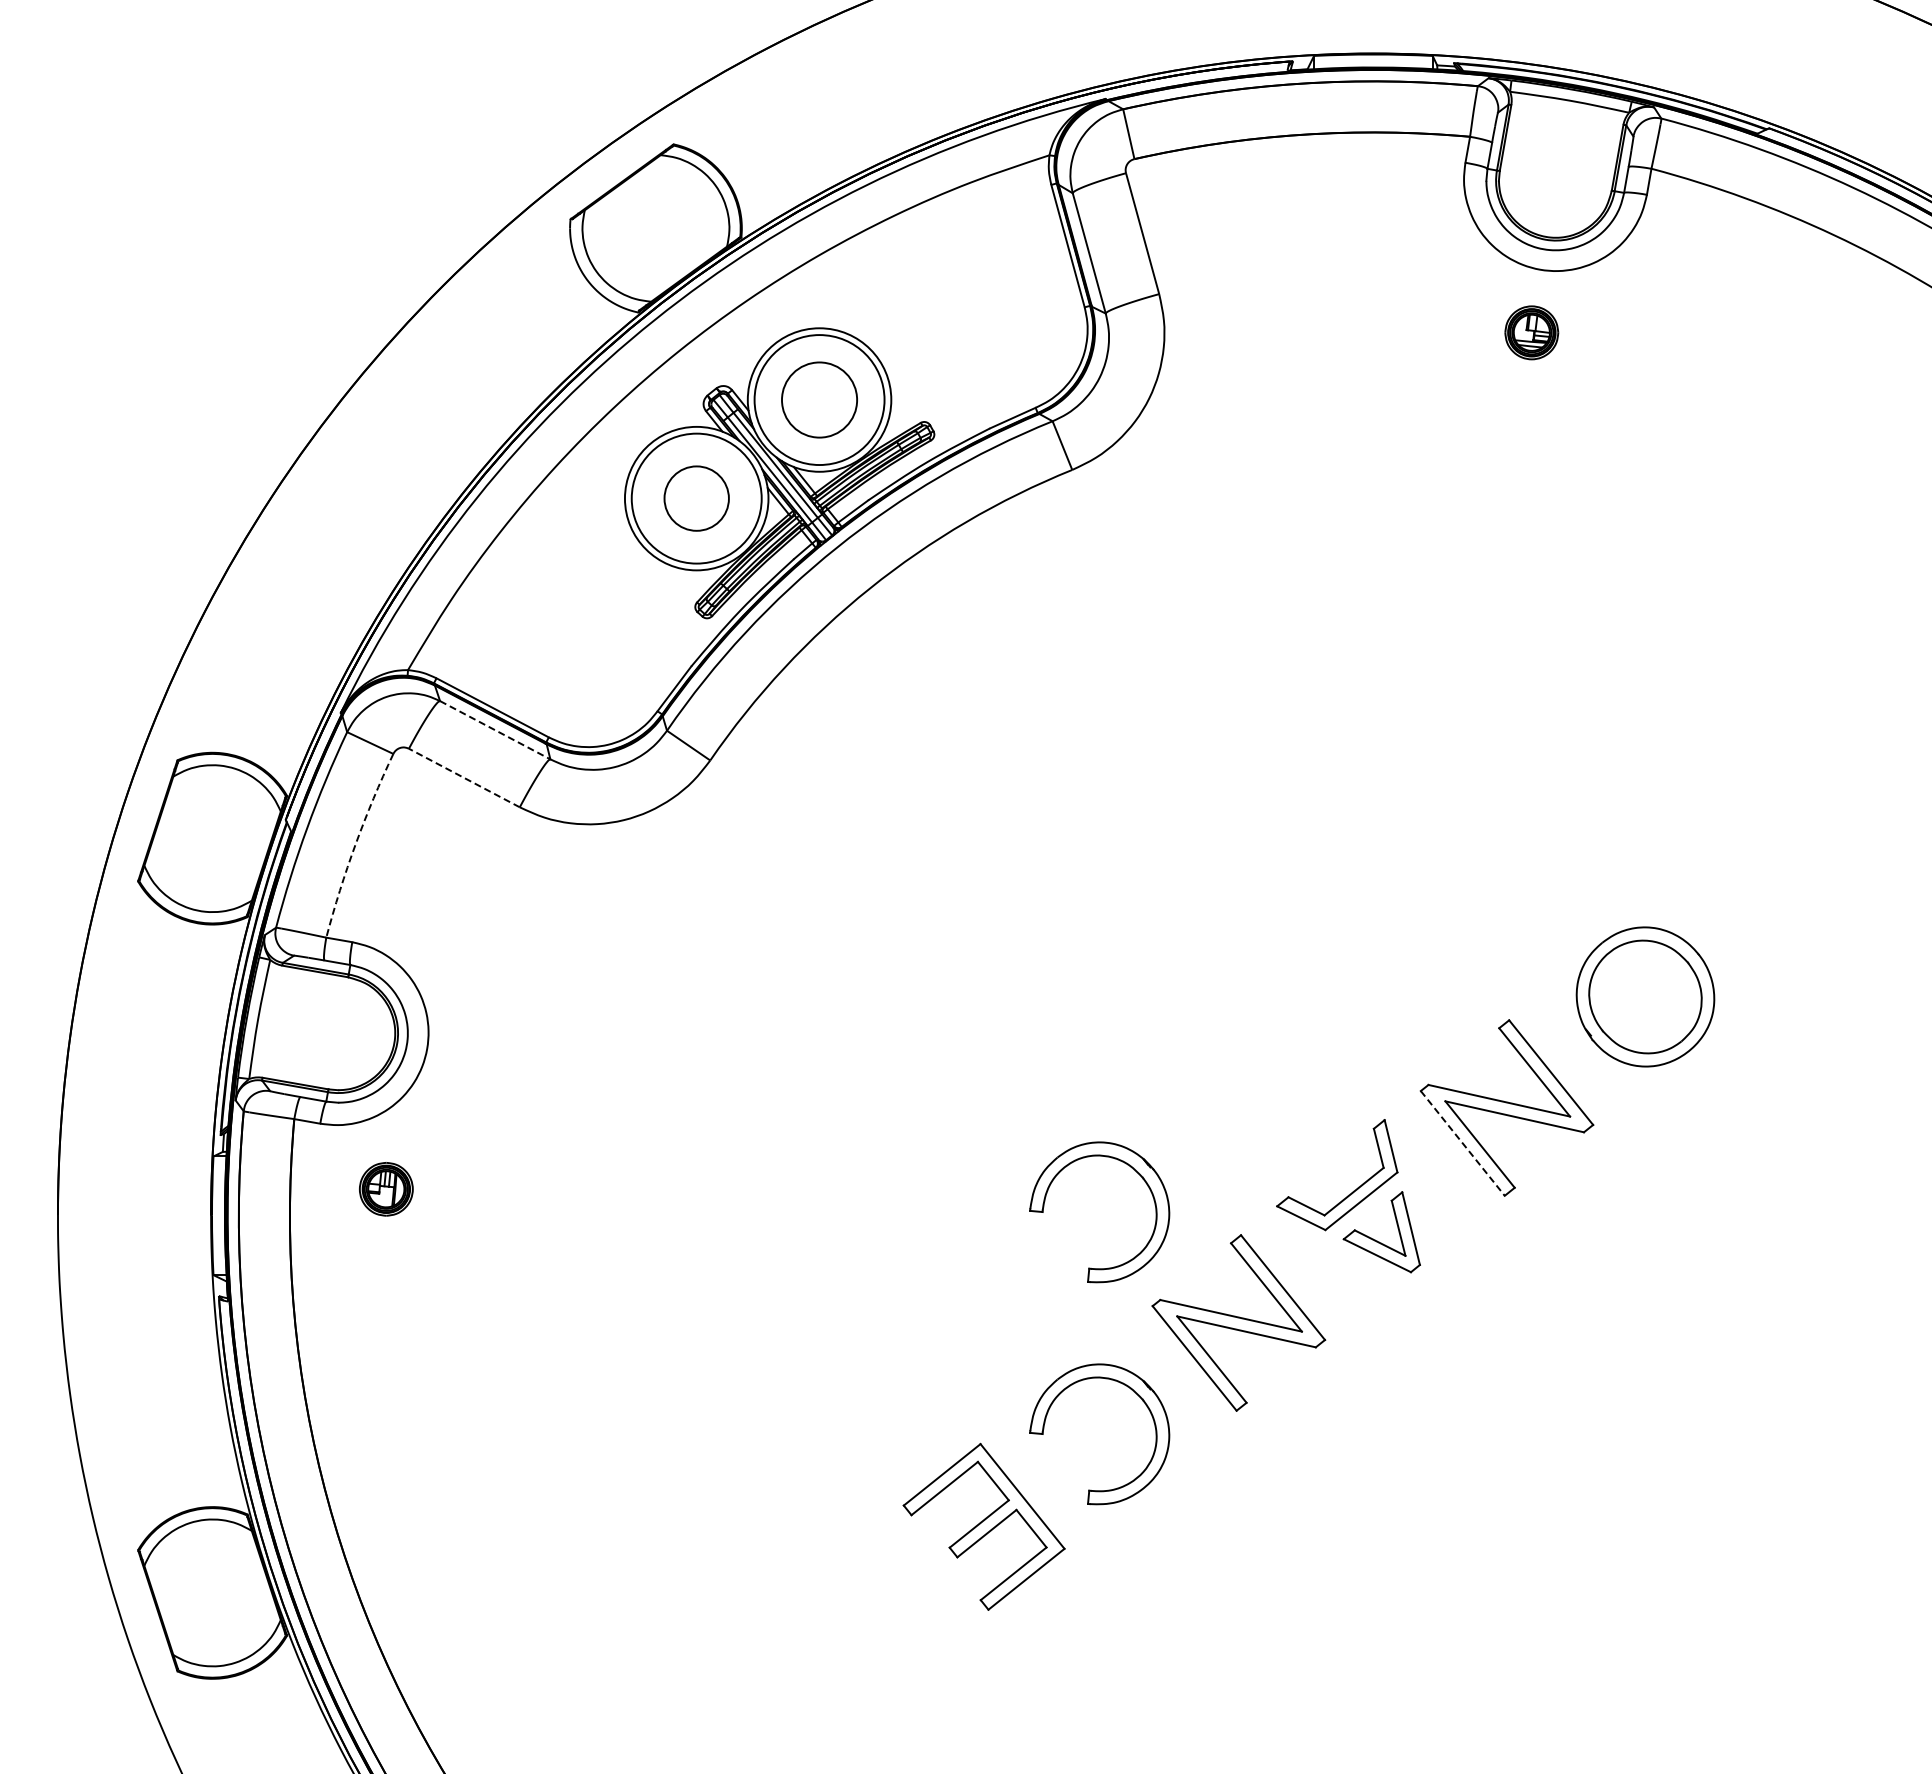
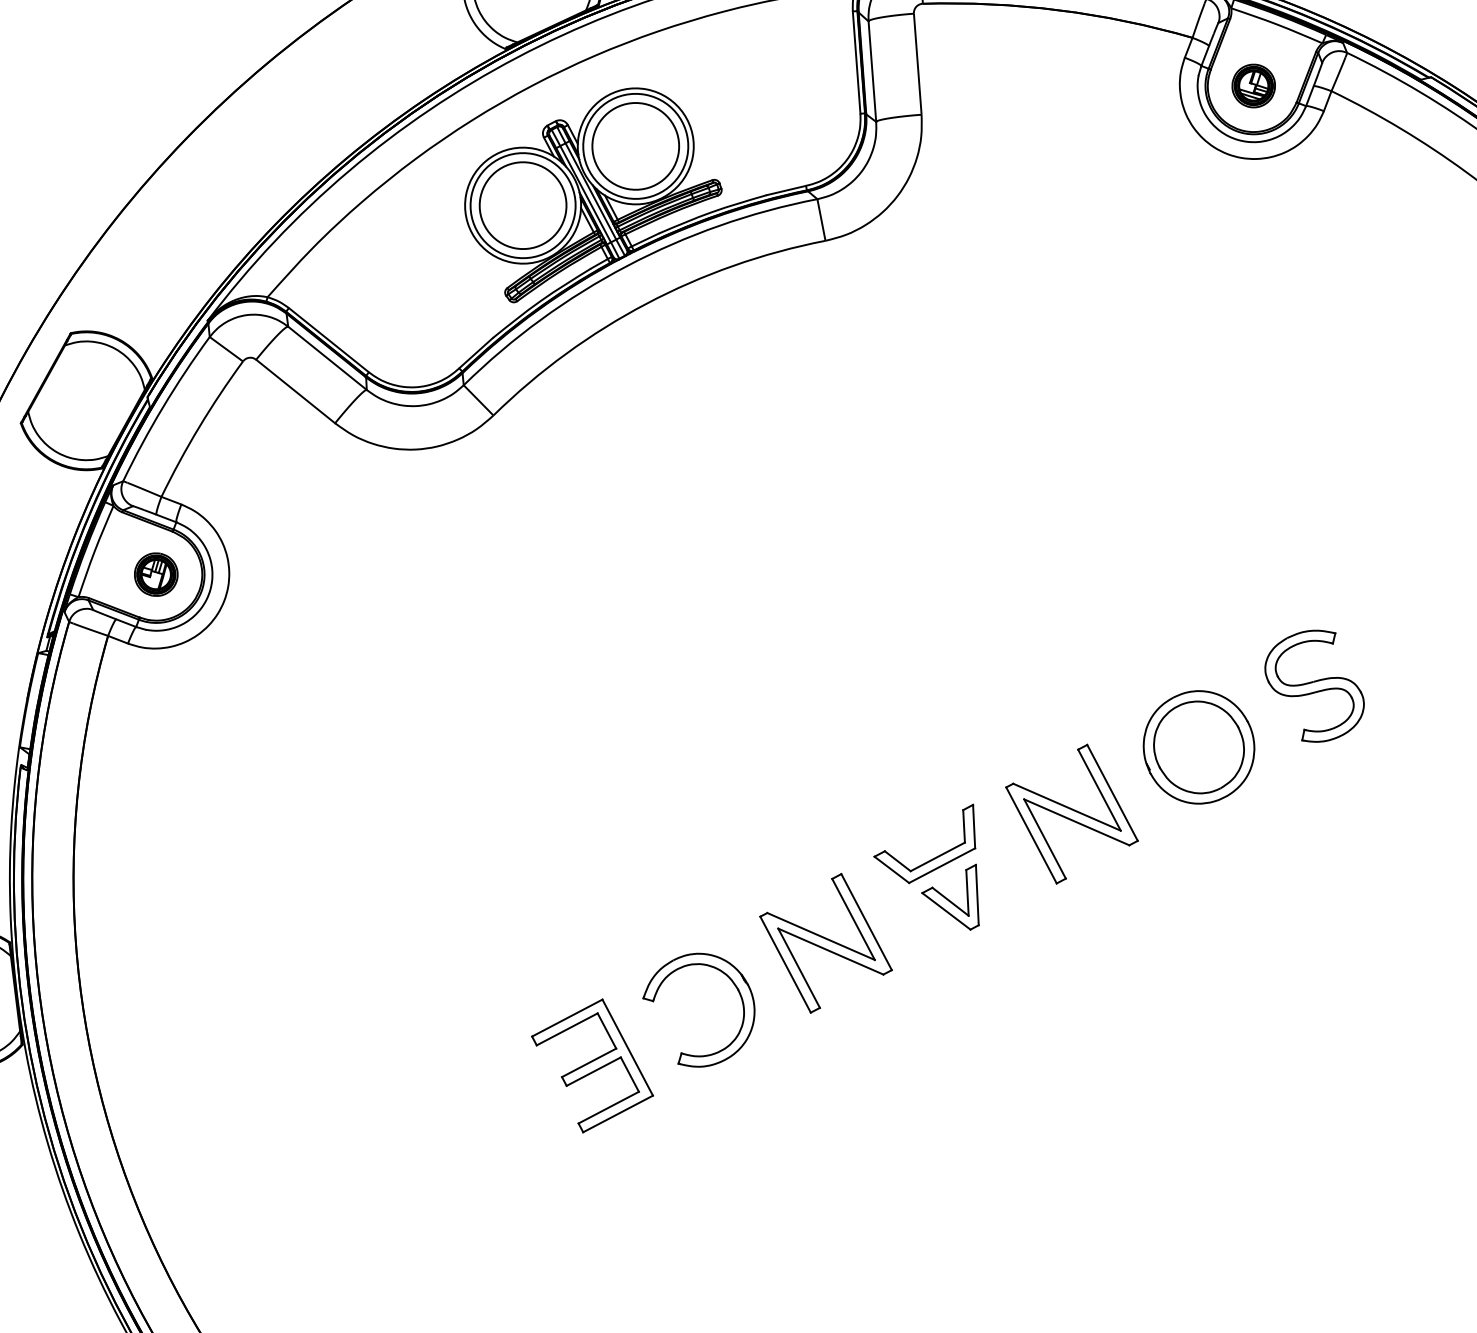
part: (1531, 332) -> (1253, 85), moved
circle: (819, 399) -> (635, 145), size x1.43
circle: (696, 498) -> (522, 205), size x1.67
line: (495, 730) -> (327, 358), dashed -> solid
line: (464, 778) -> (295, 391), dashed -> solid
arc: (355, 844) -> (199, 427), dashed -> solid
part: (1771, 894) -> (1314, 685), added
line: (1463, 1143) -> (1032, 835), dashed -> solid
part: (1142, 1179) -> (771, 814), removed
part: (386, 1189) -> (156, 574), moved

